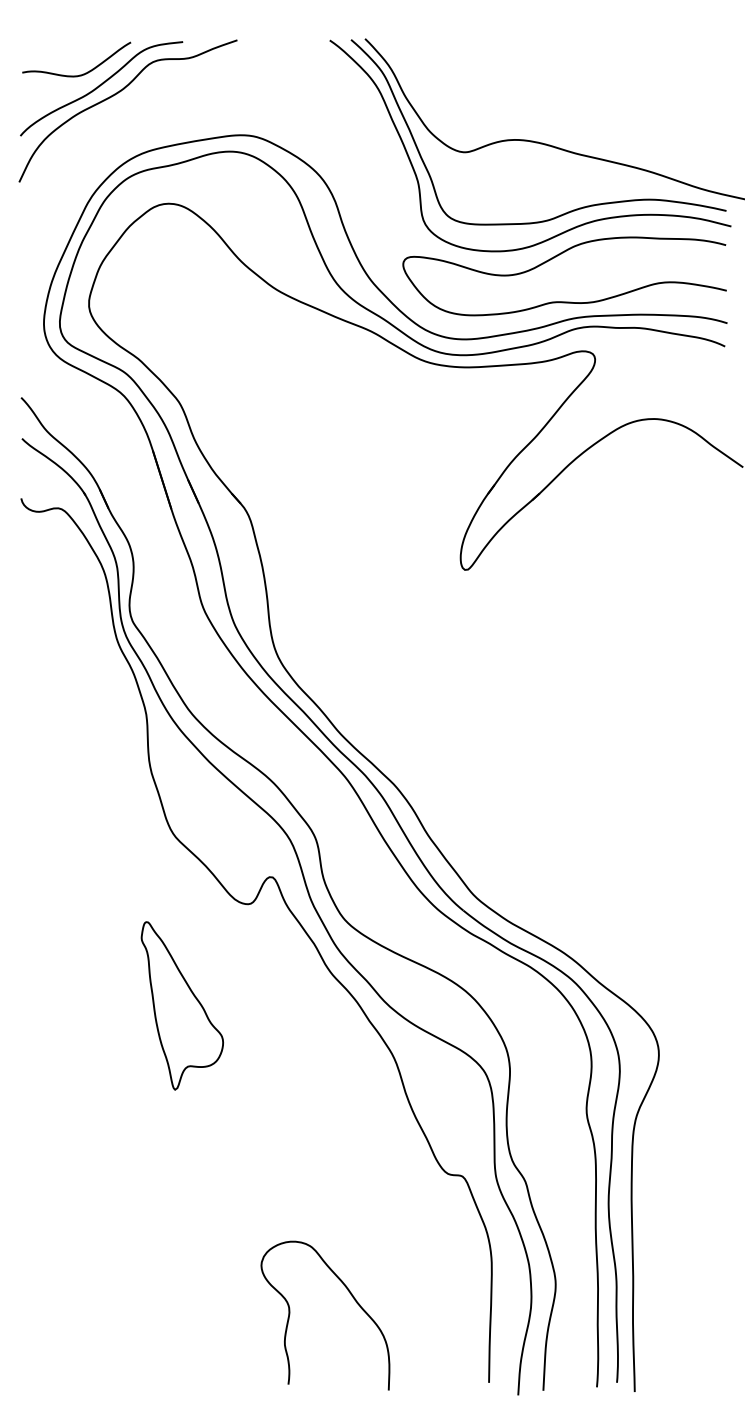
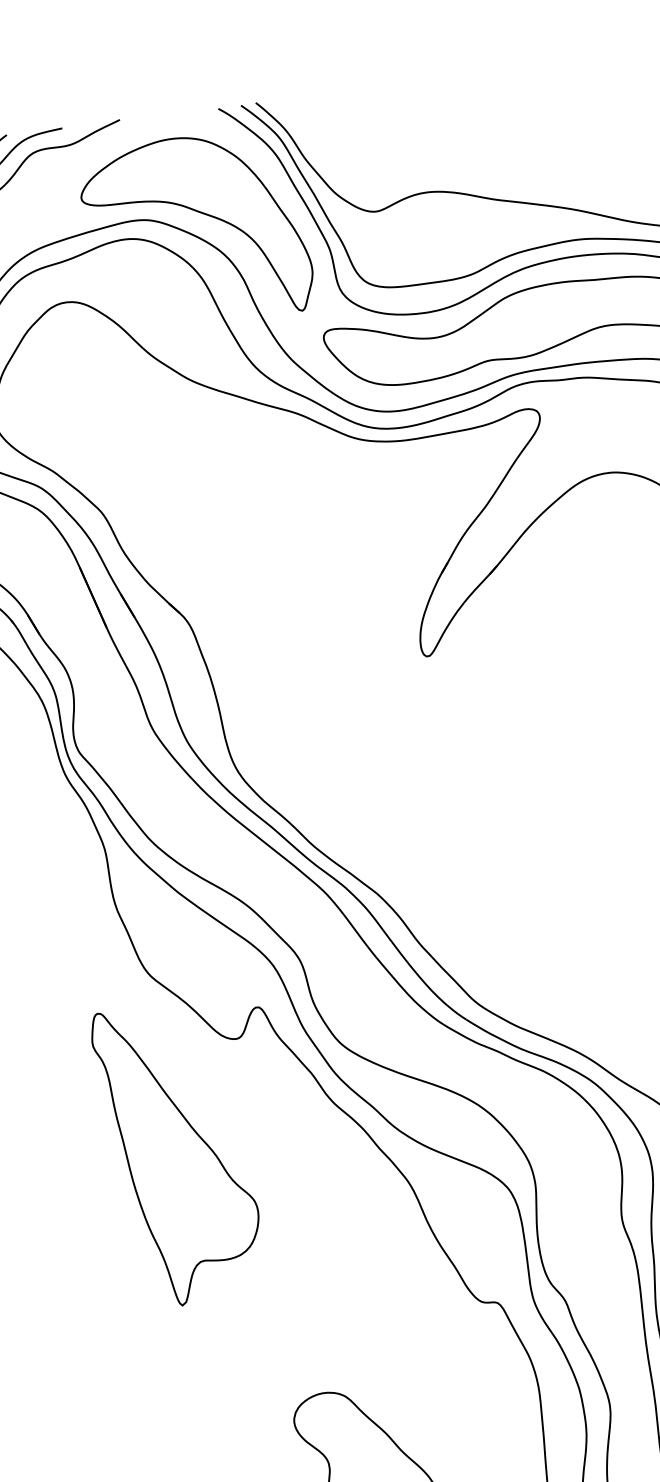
part: (301, 135) -> (199, 213), added
part: (182, 1005) -> (178, 1154), size x1.67

